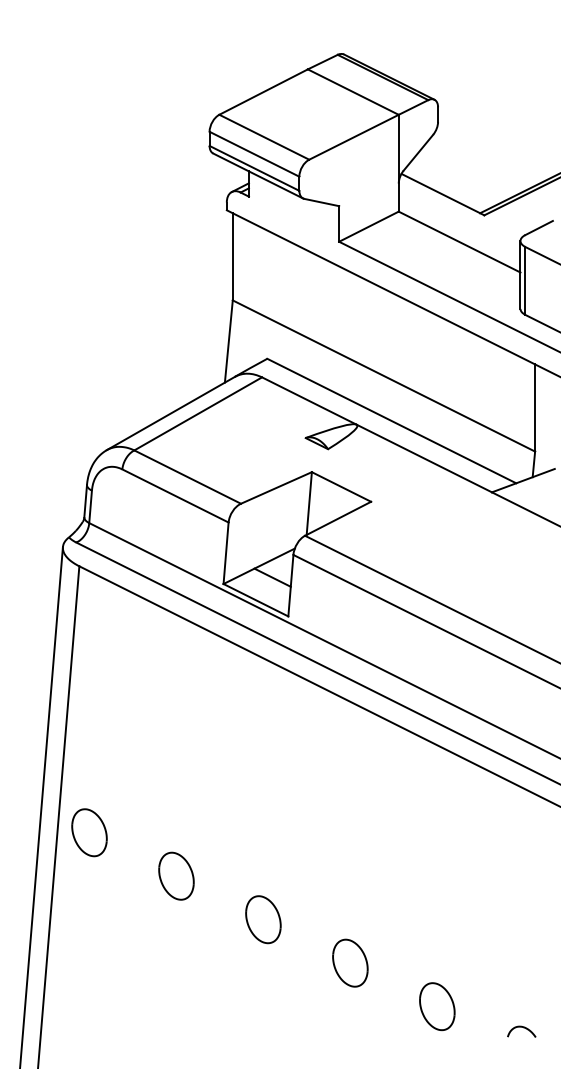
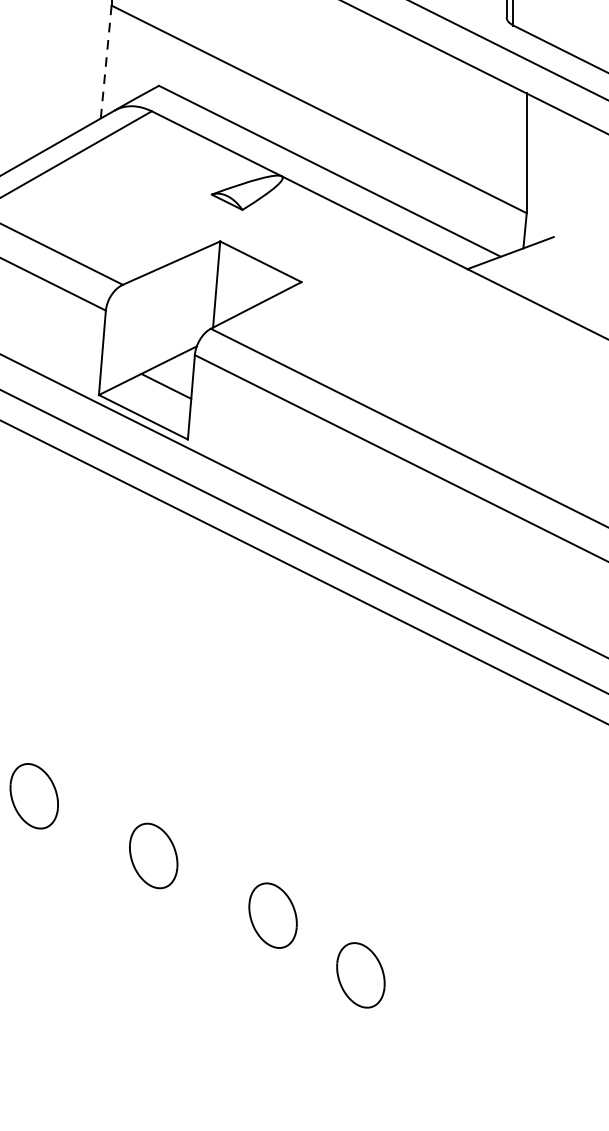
line: (228, 341) -> (105, 62), solid -> dashed
part: (437, 1006) -> (361, 975), moved
curve: (523, 1028) -> (510, 1005), removed

